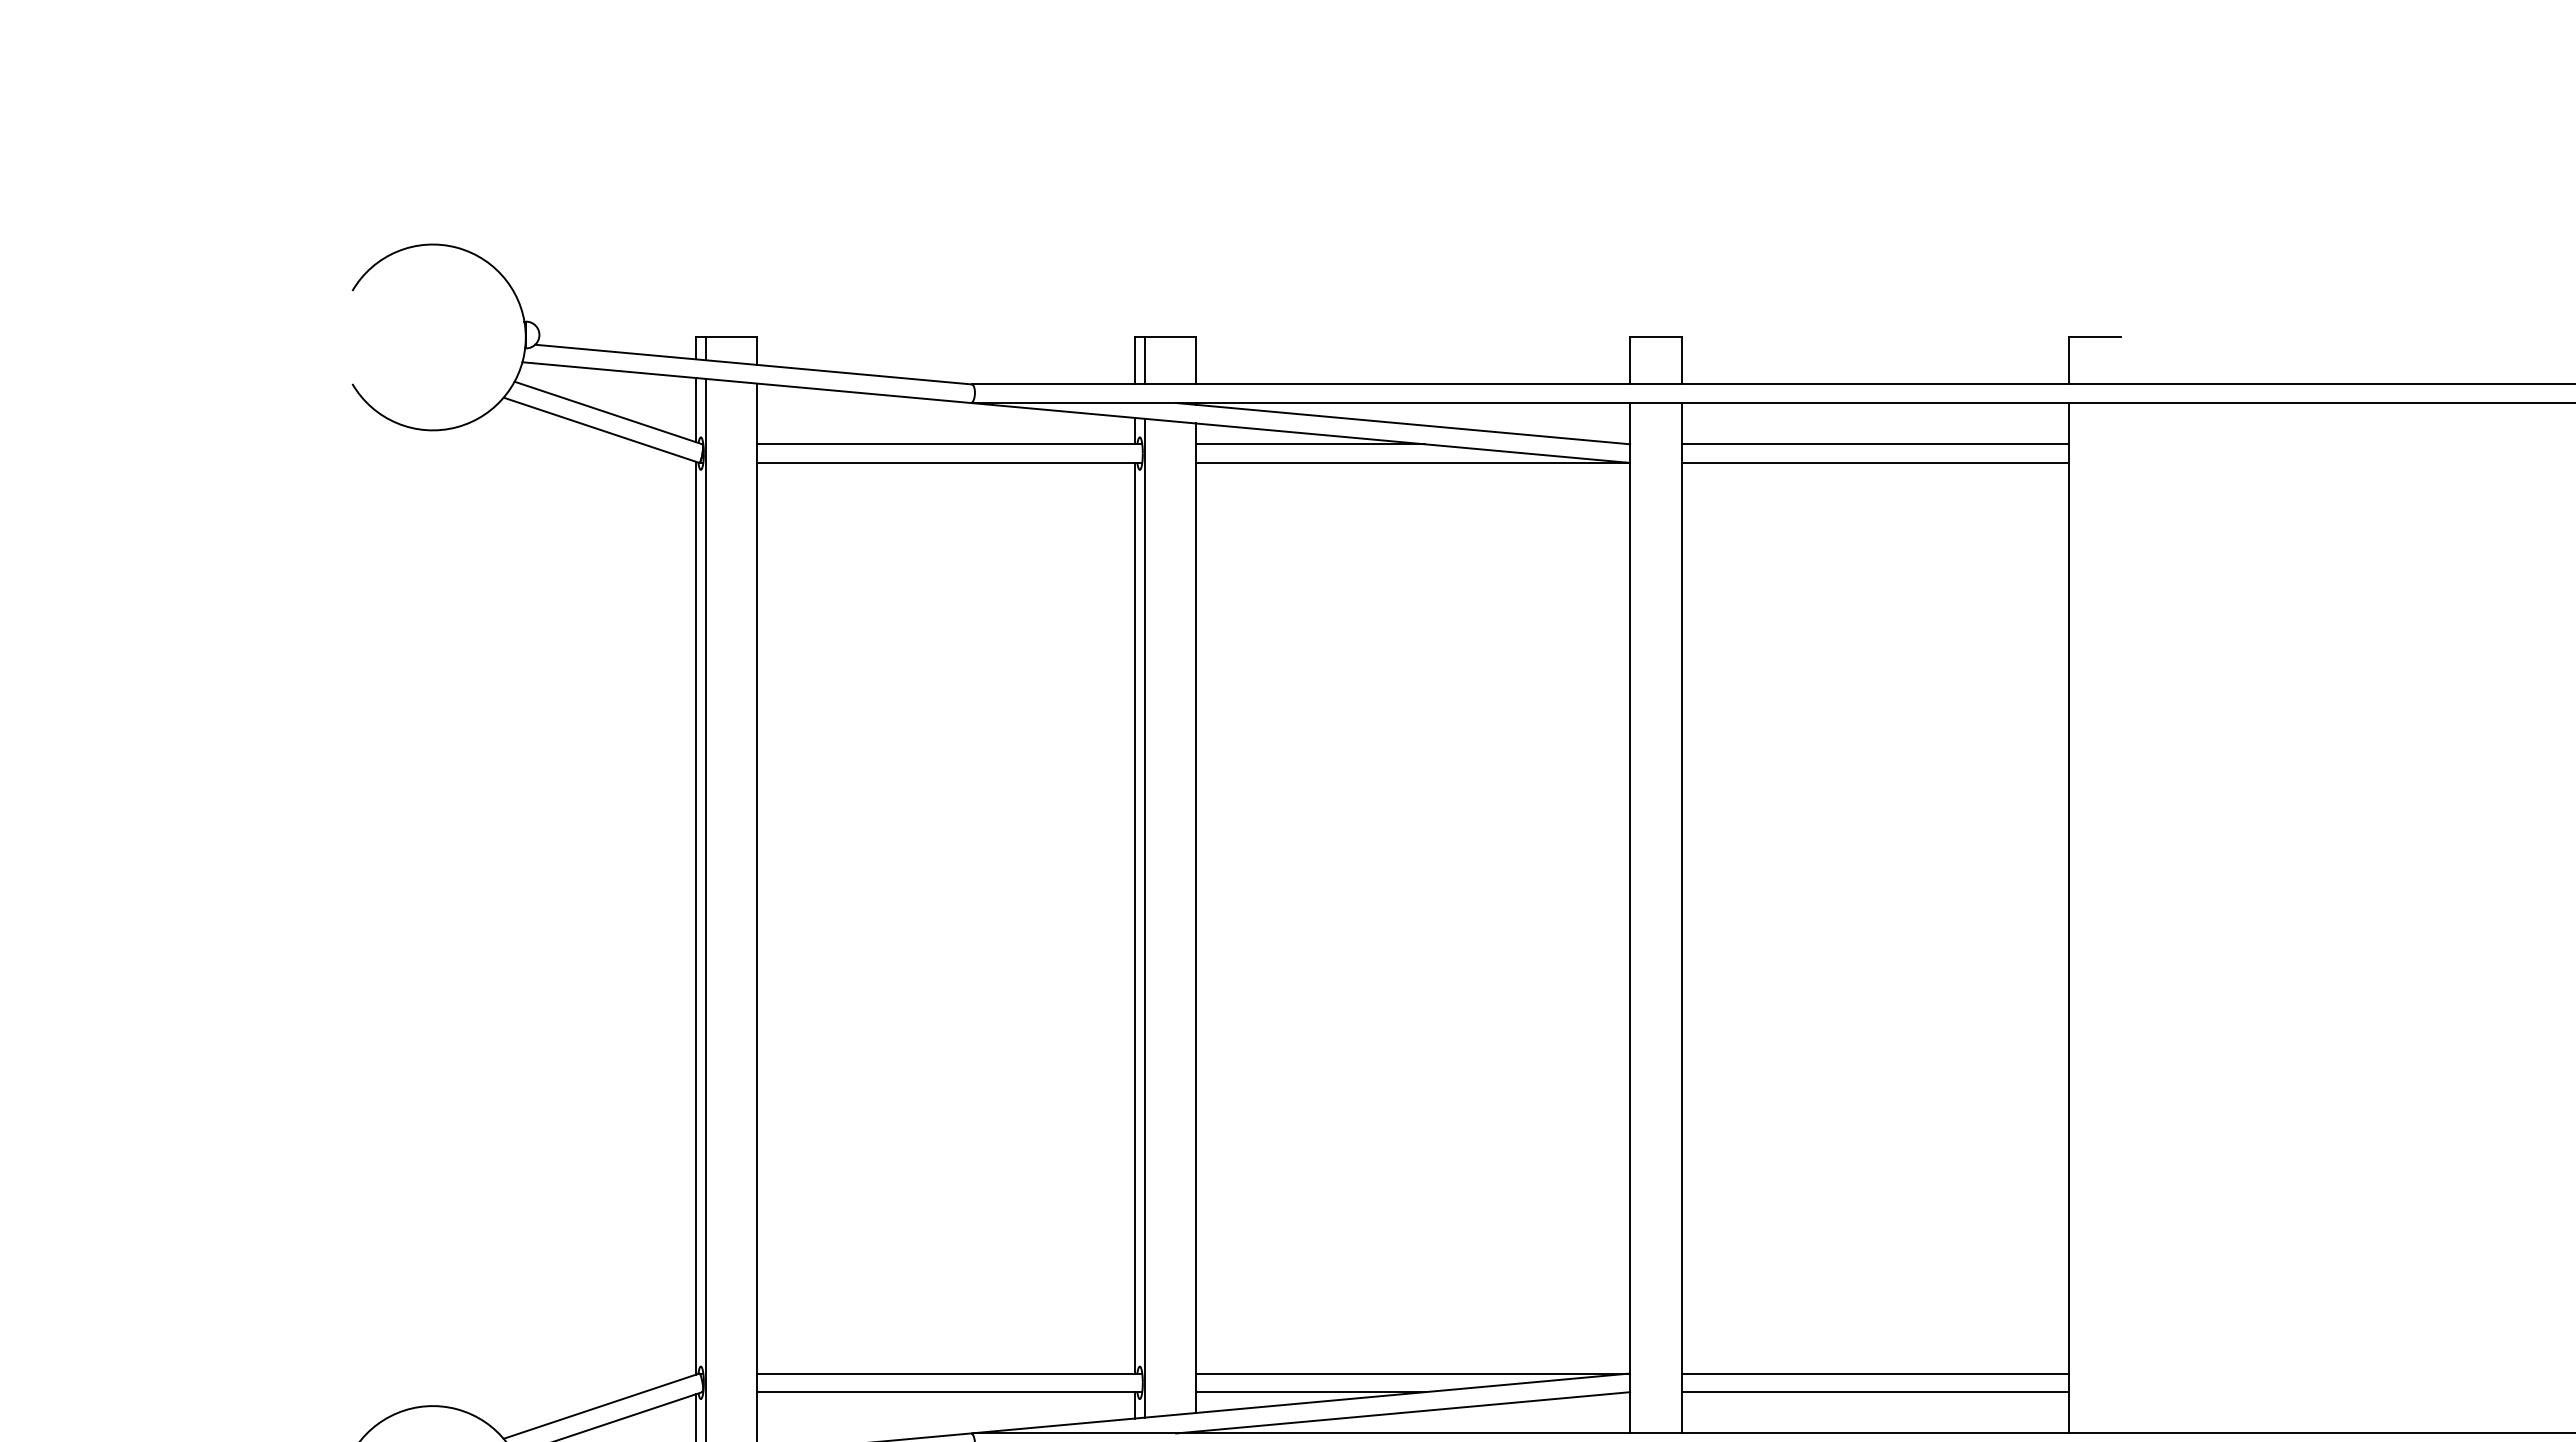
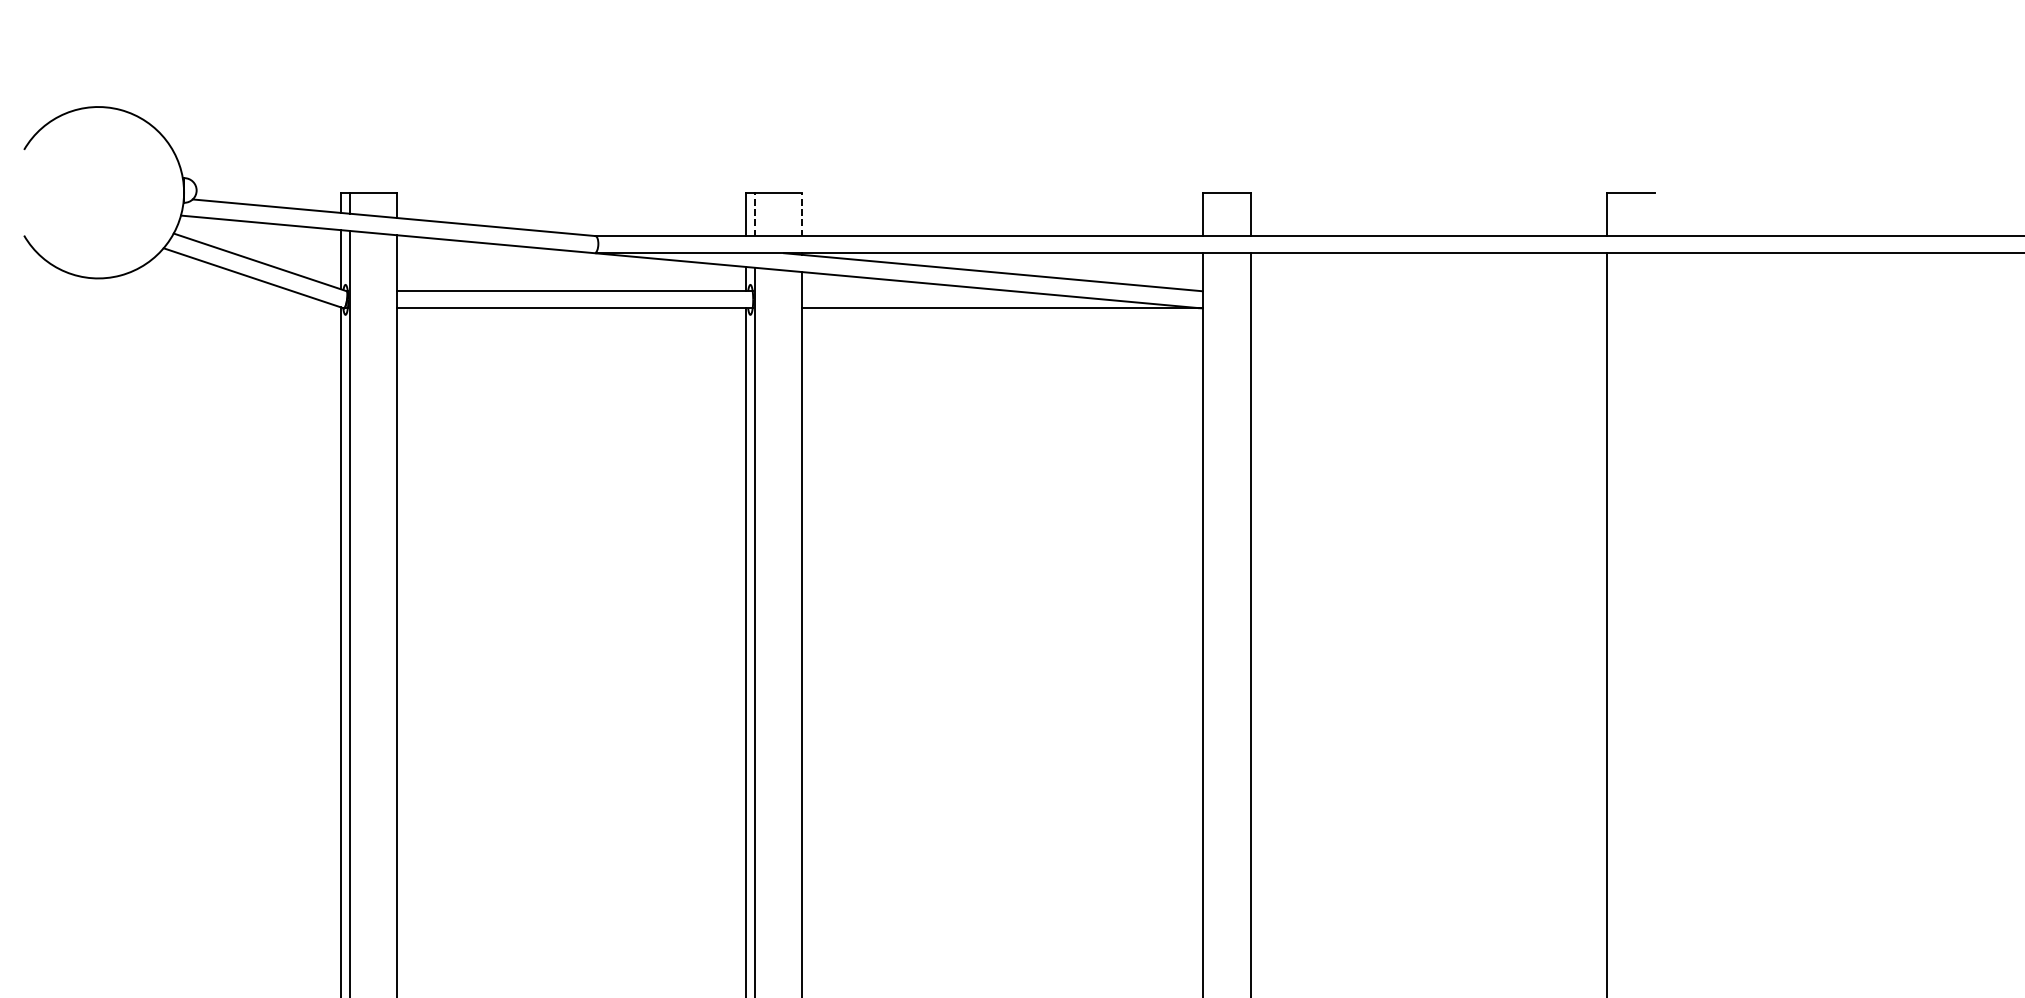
line: (1144, 360) -> (754, 213), solid -> dashed
line: (1196, 360) -> (802, 213), solid -> dashed
line: (1310, 444) -> (907, 291), removed
line: (1875, 444) -> (1429, 291), removed
line: (1875, 462) -> (1429, 308), removed

